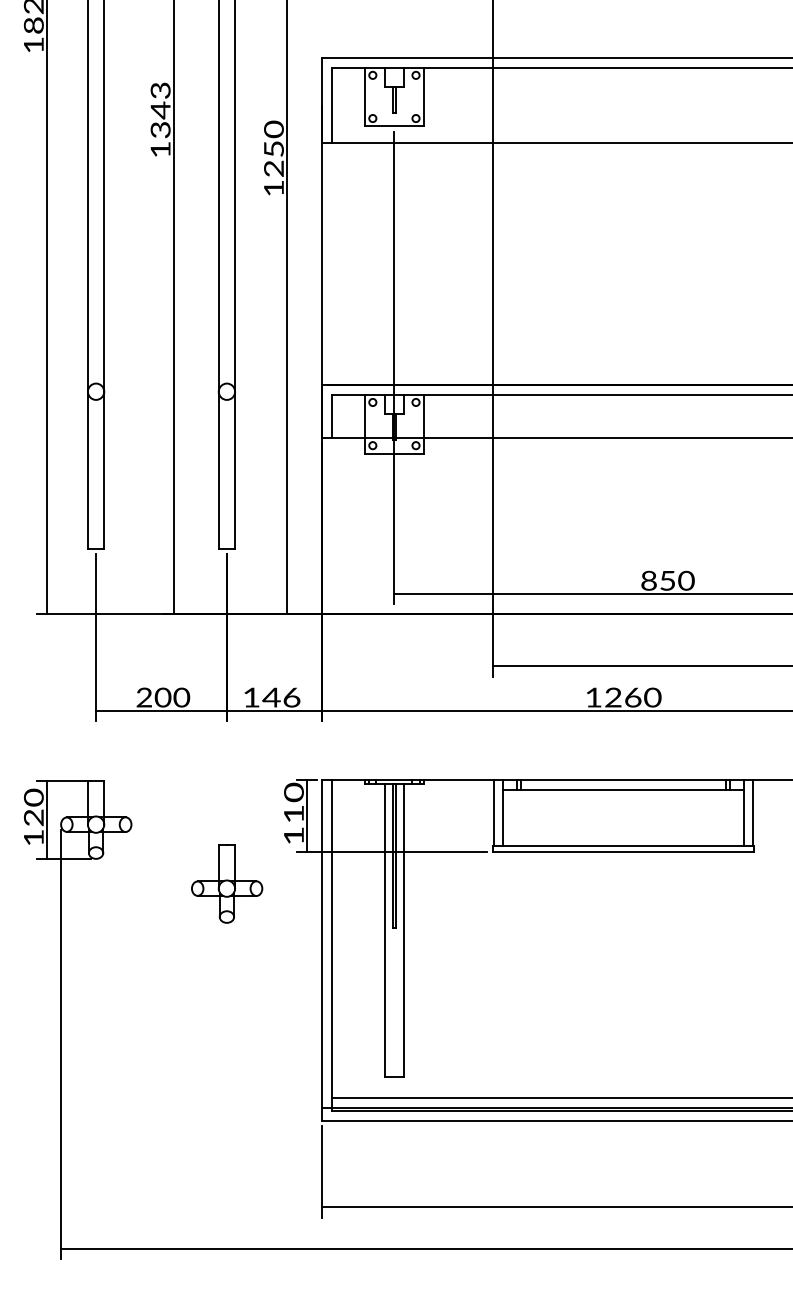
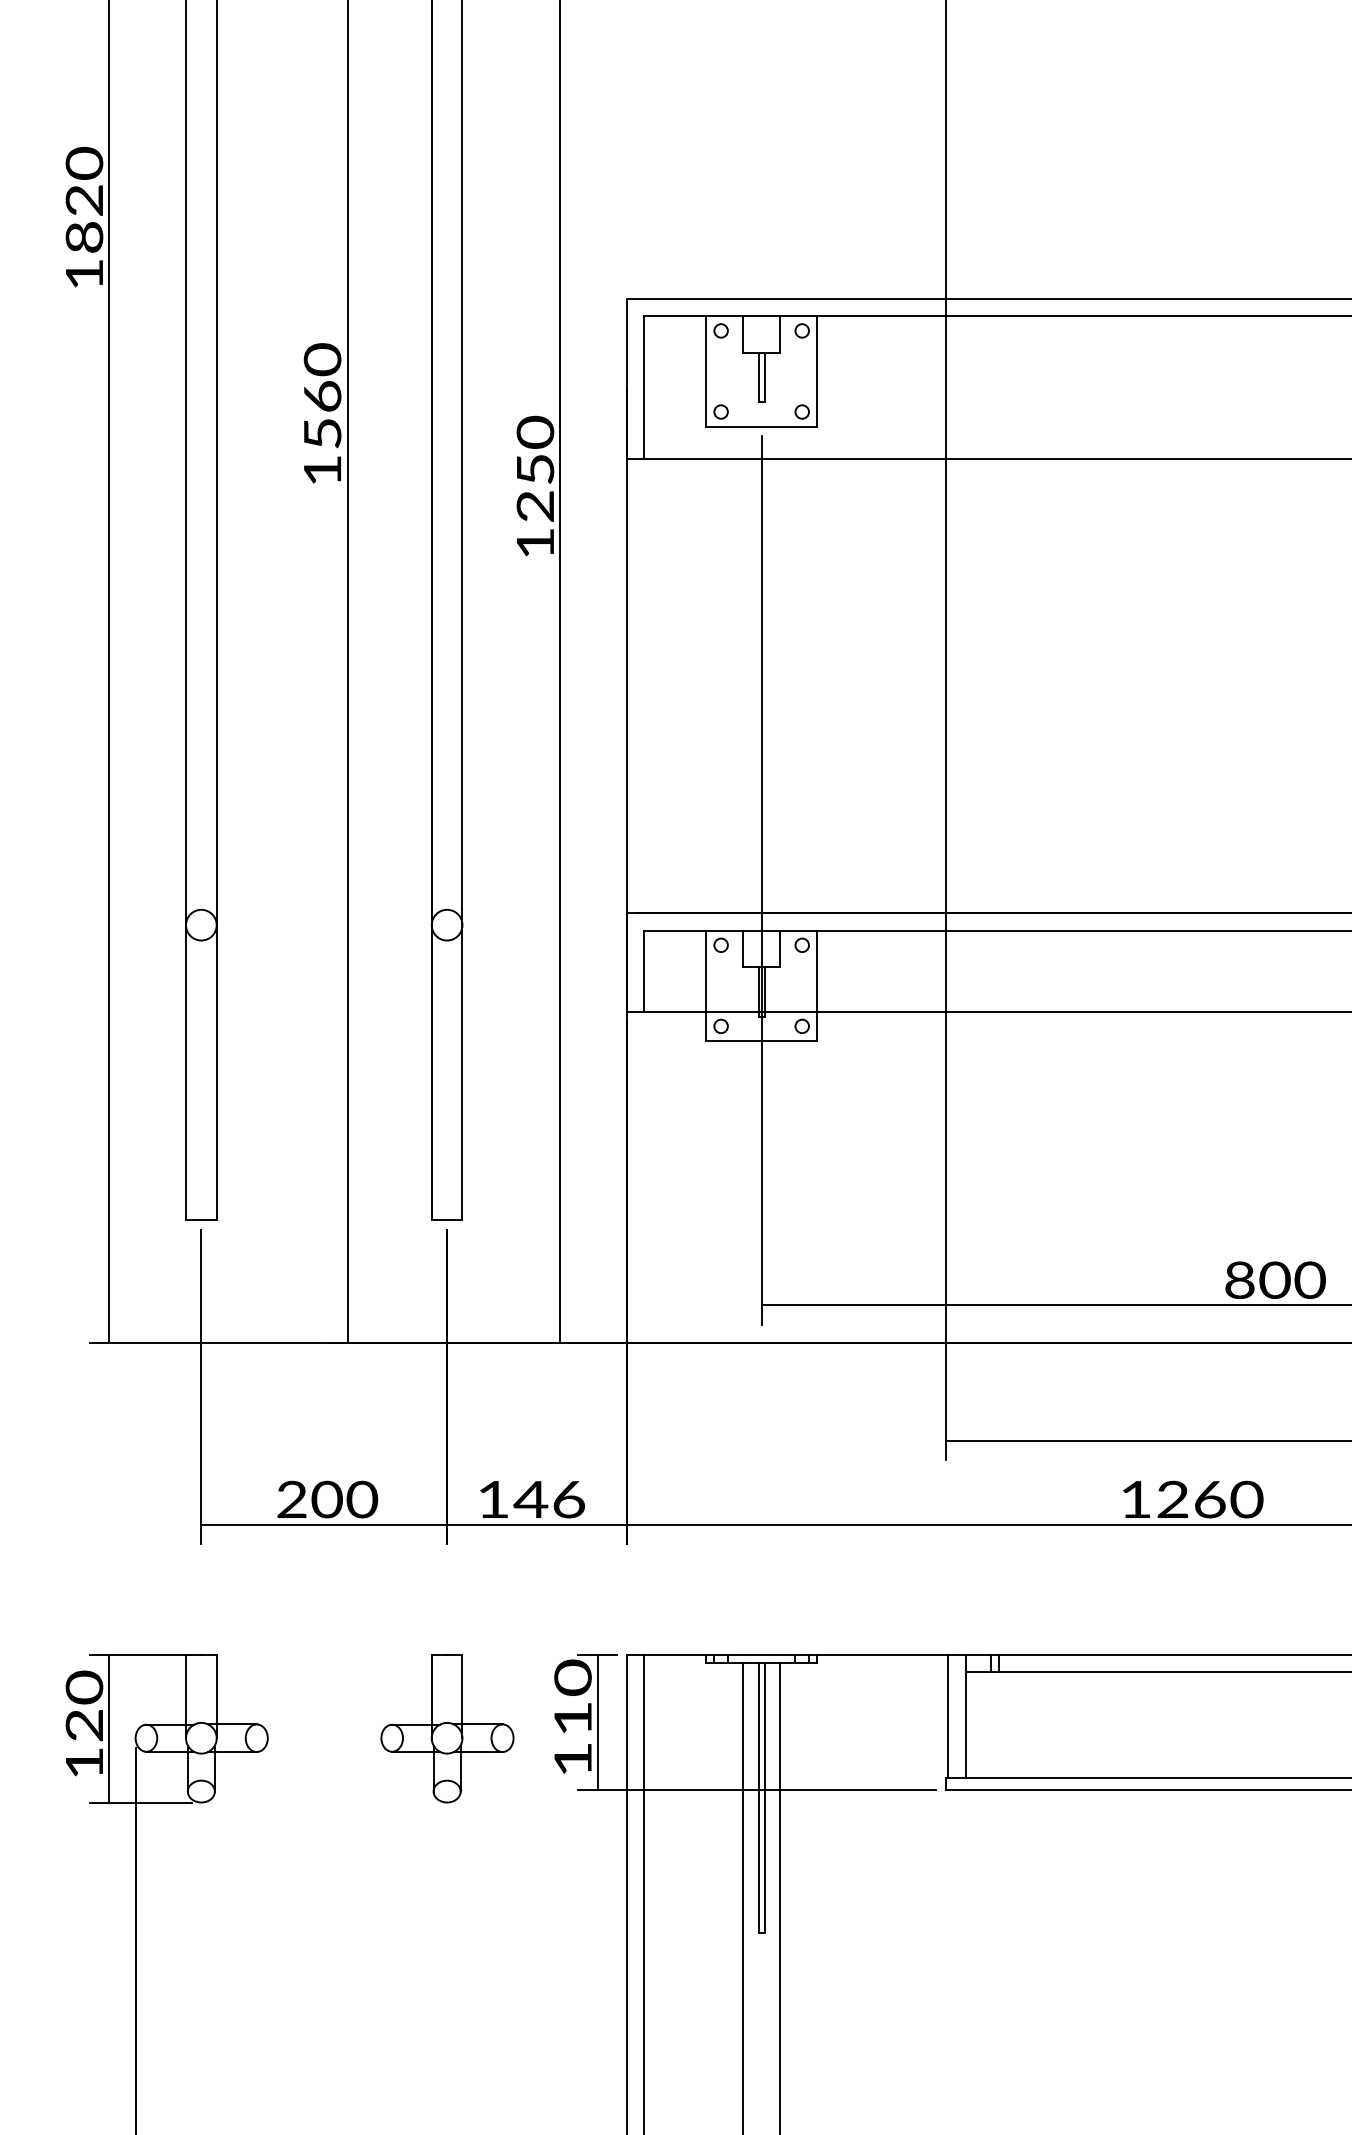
text: (160, 109) -> (322, 395), 1343 -> 1560
text: (667, 580) -> (1274, 1279), 850 -> 800
part: (227, 883) -> (448, 1728), moved

